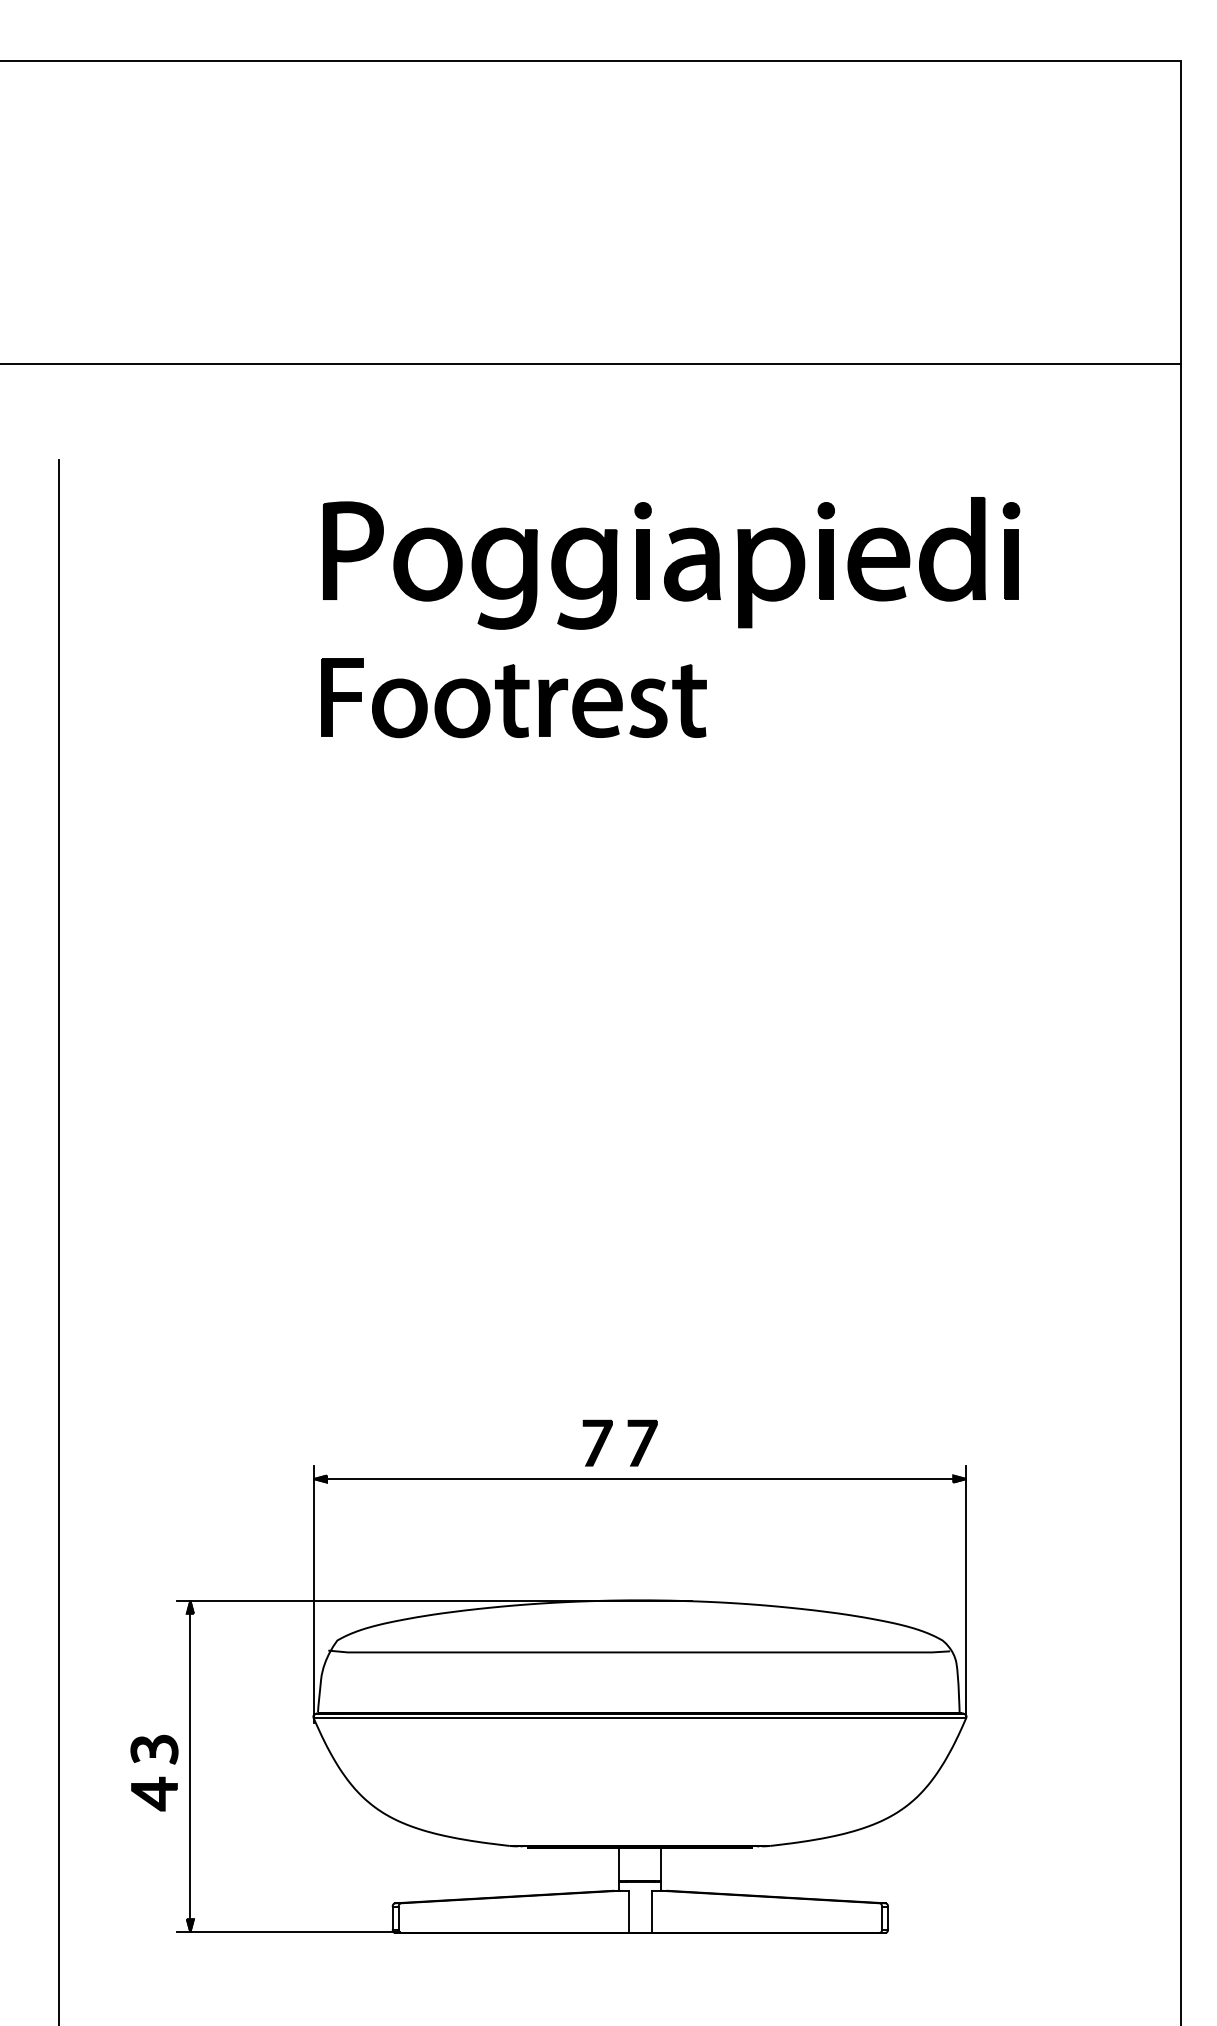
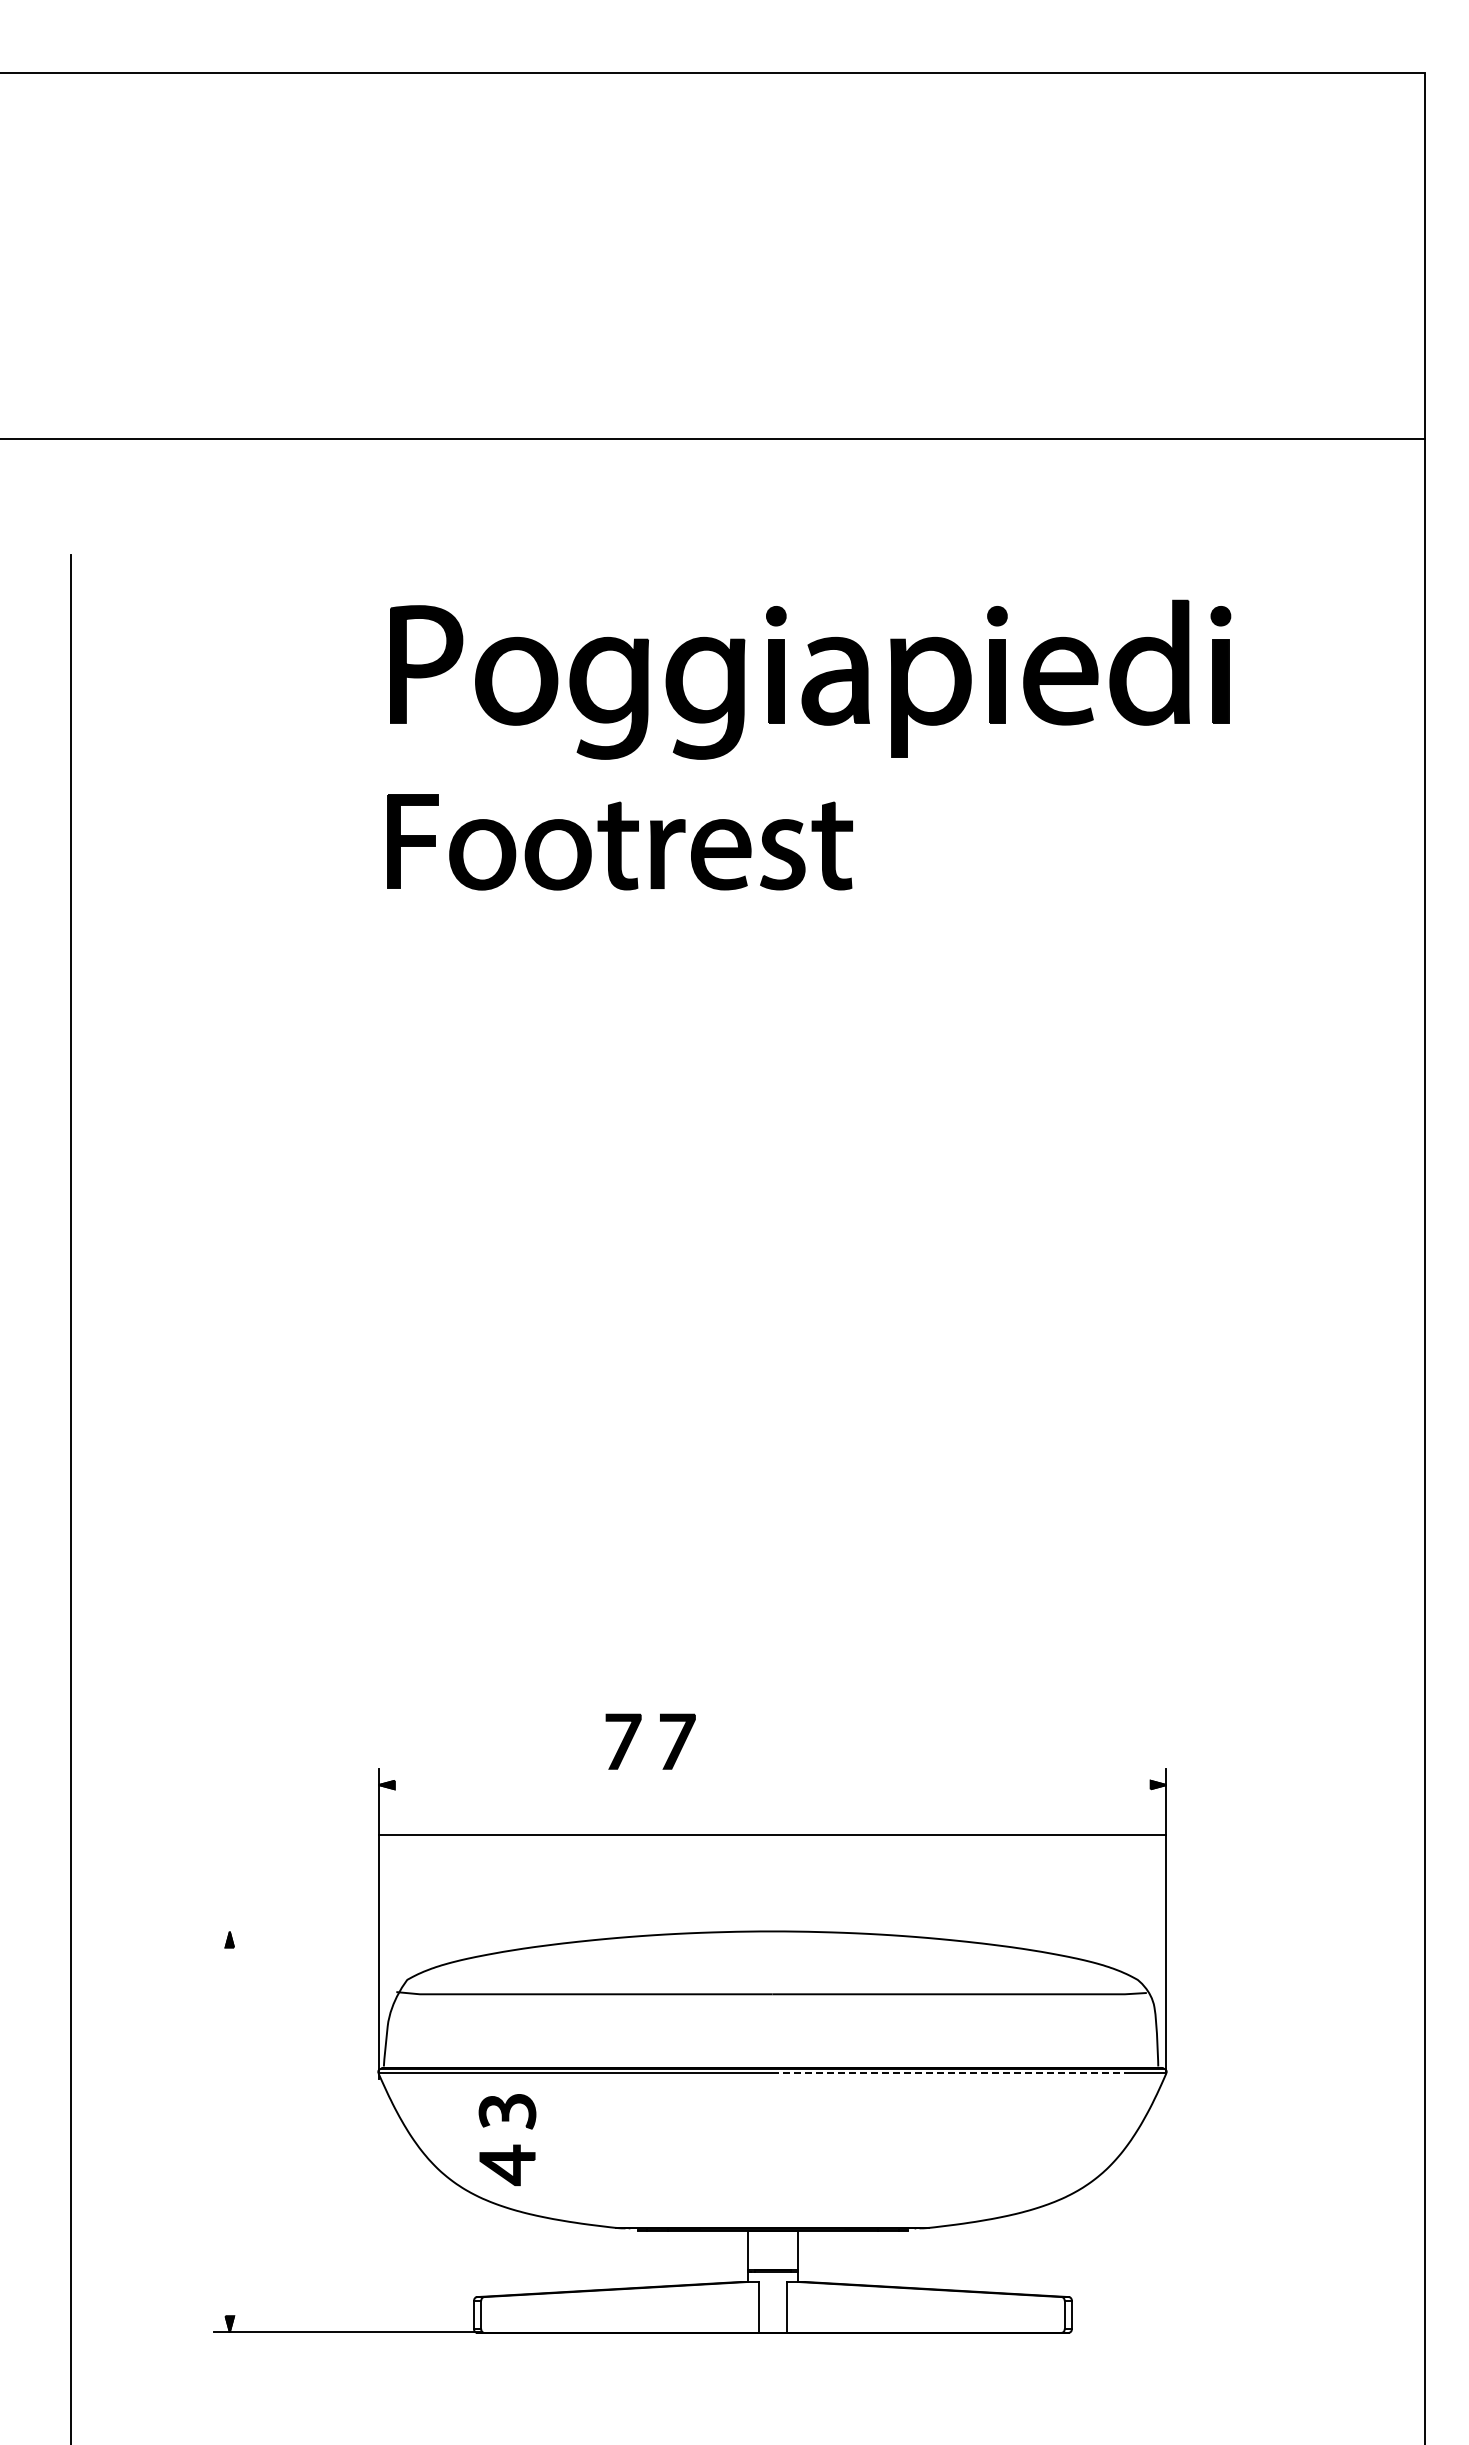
part: (607, 1436) -> (635, 1733), moved
line: (639, 1479) -> (772, 1835), moved
line: (434, 1600) -> (524, 1931), removed
line: (789, 1718) -> (953, 2073), solid -> dashed
line: (190, 1766) -> (229, 2131), removed
part: (159, 1776) -> (513, 2144), moved

